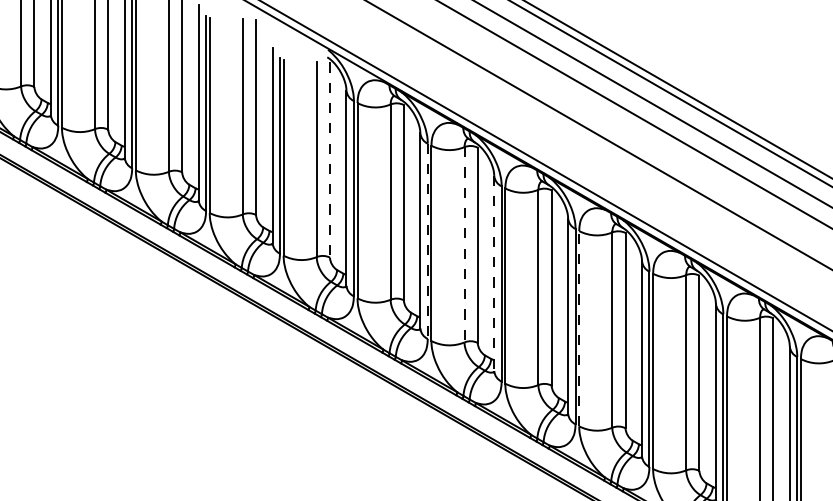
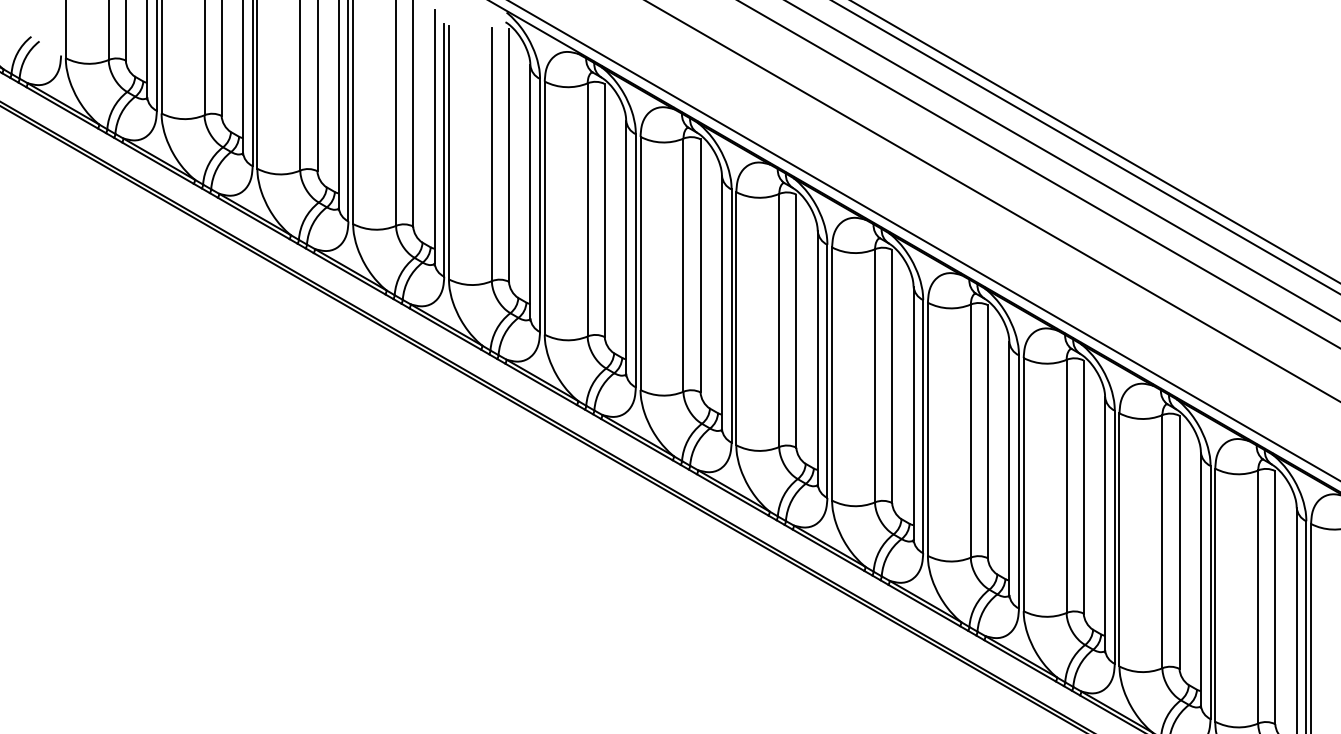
line: (330, 160) -> (509, 155), dashed -> solid
line: (427, 241) -> (635, 260), dashed -> solid
line: (464, 245) -> (683, 265), dashed -> solid
line: (494, 273) -> (722, 302), dashed -> solid
line: (579, 329) -> (832, 374), dashed -> solid

